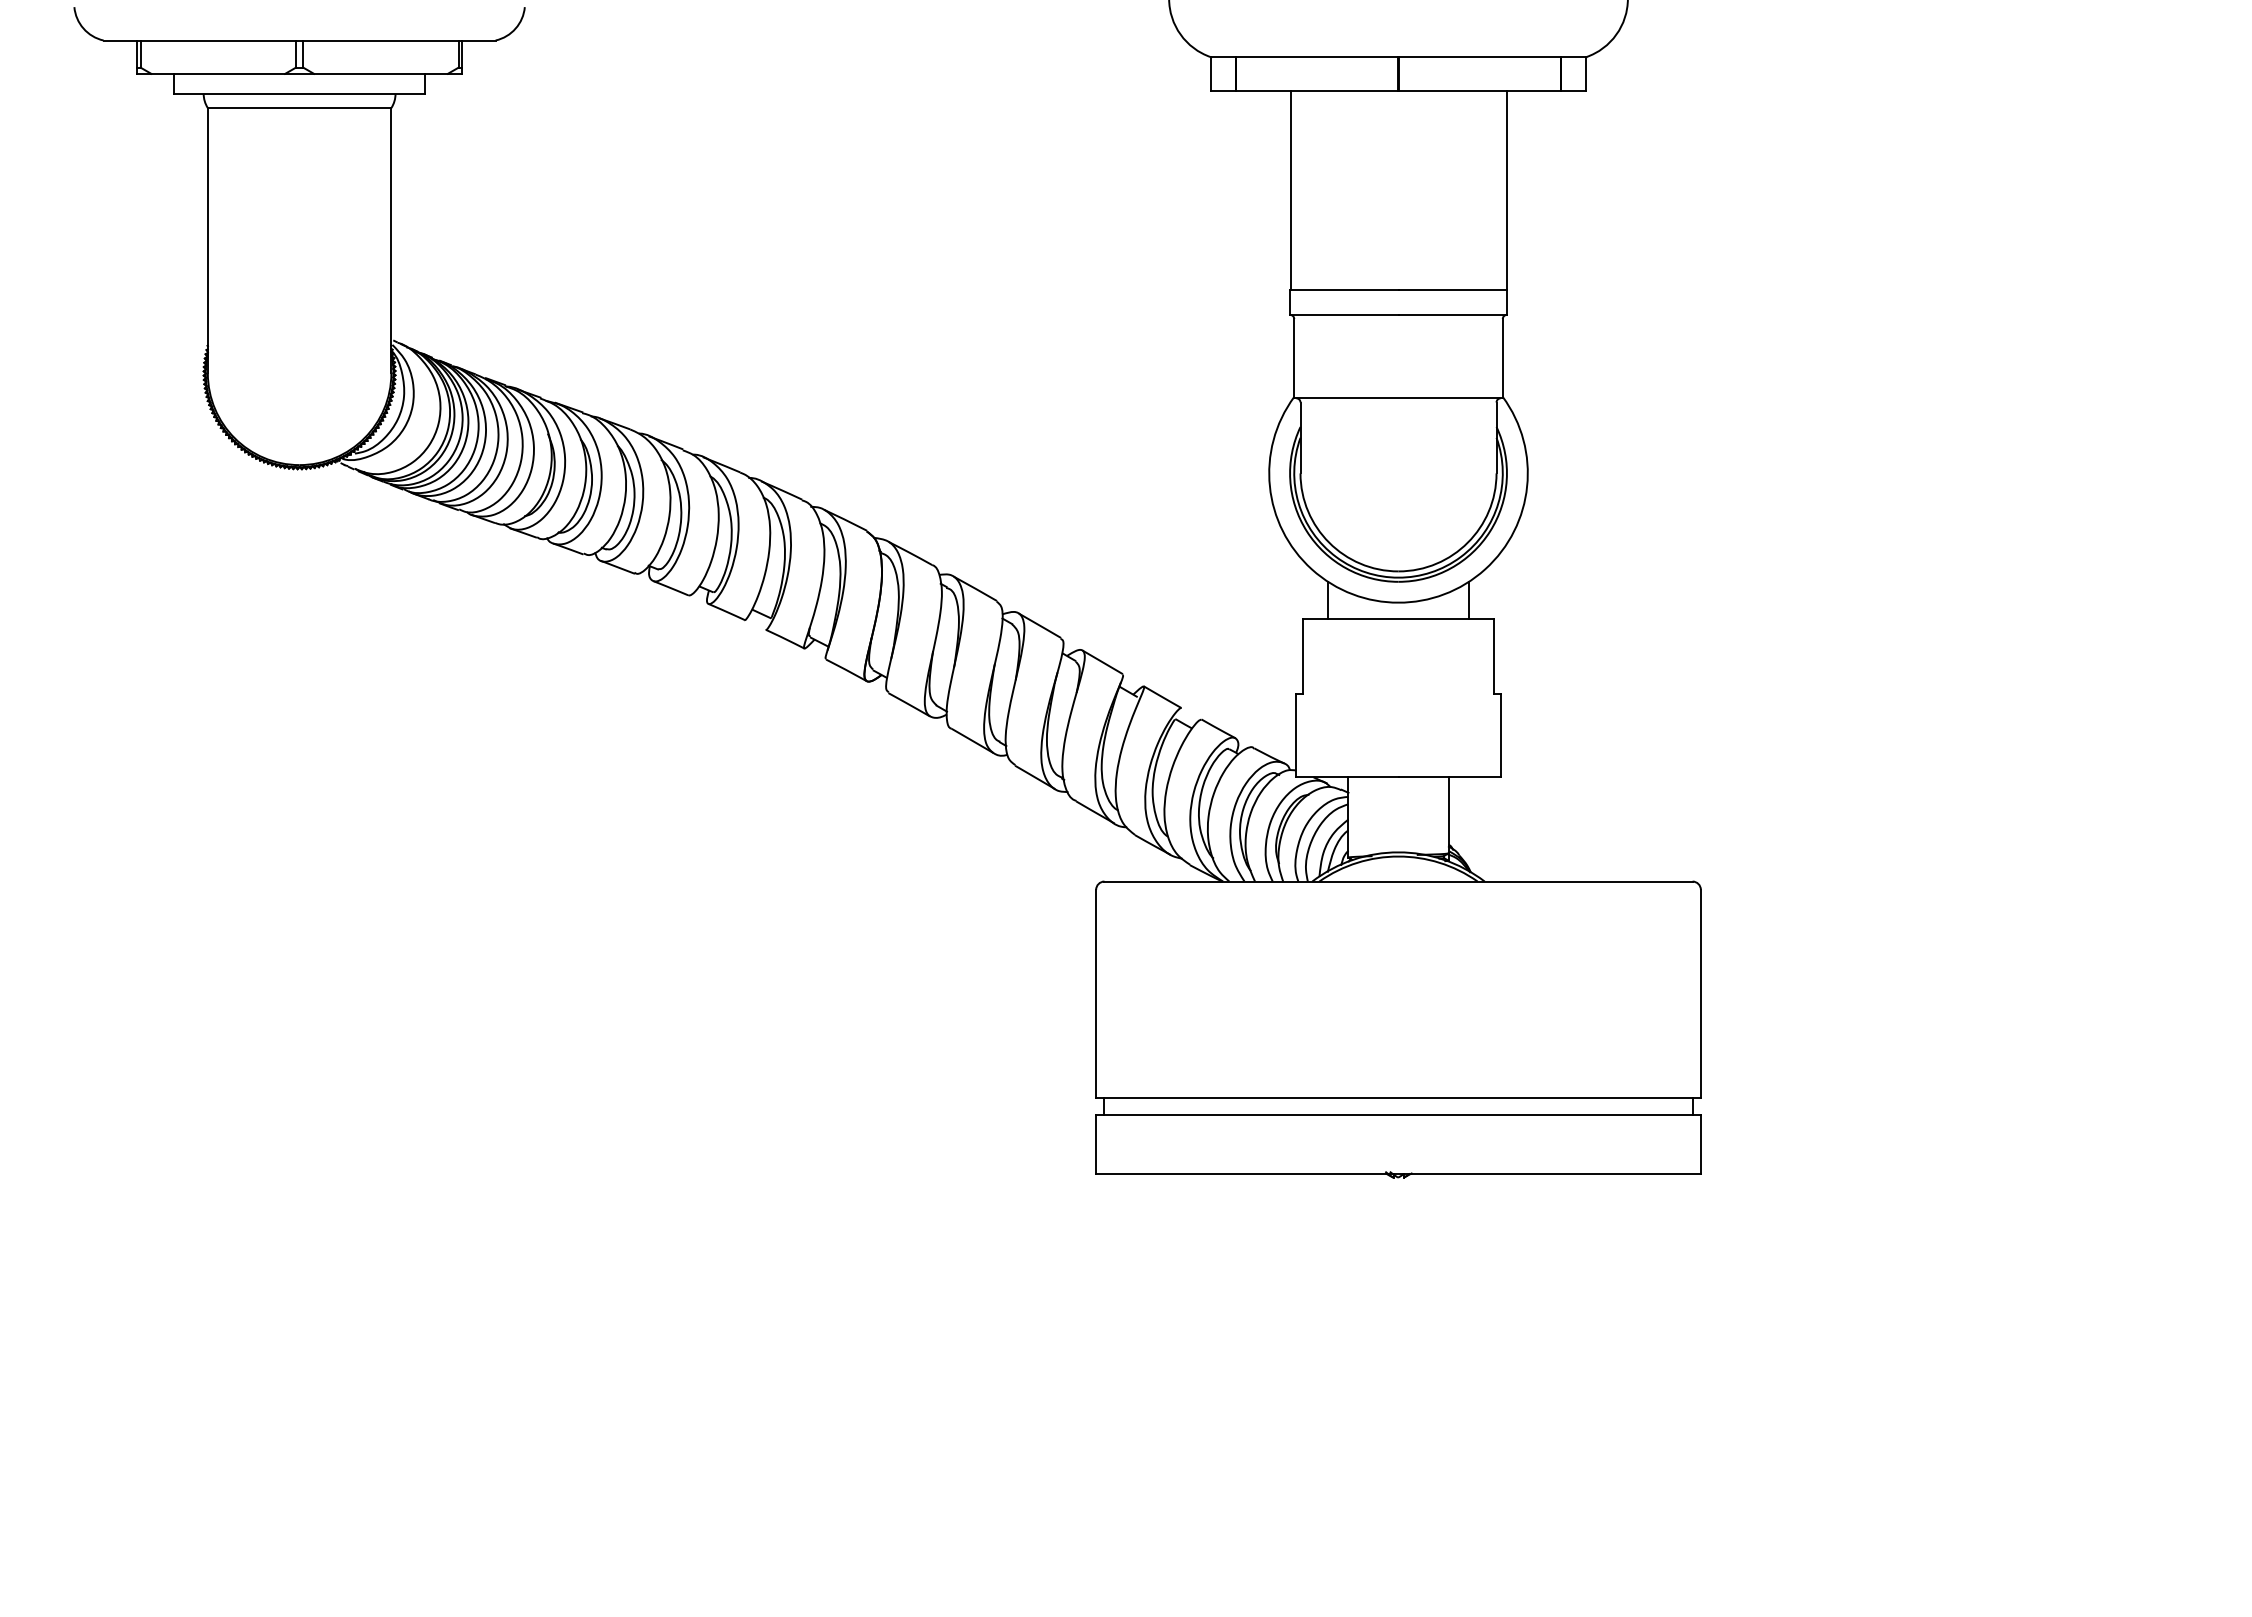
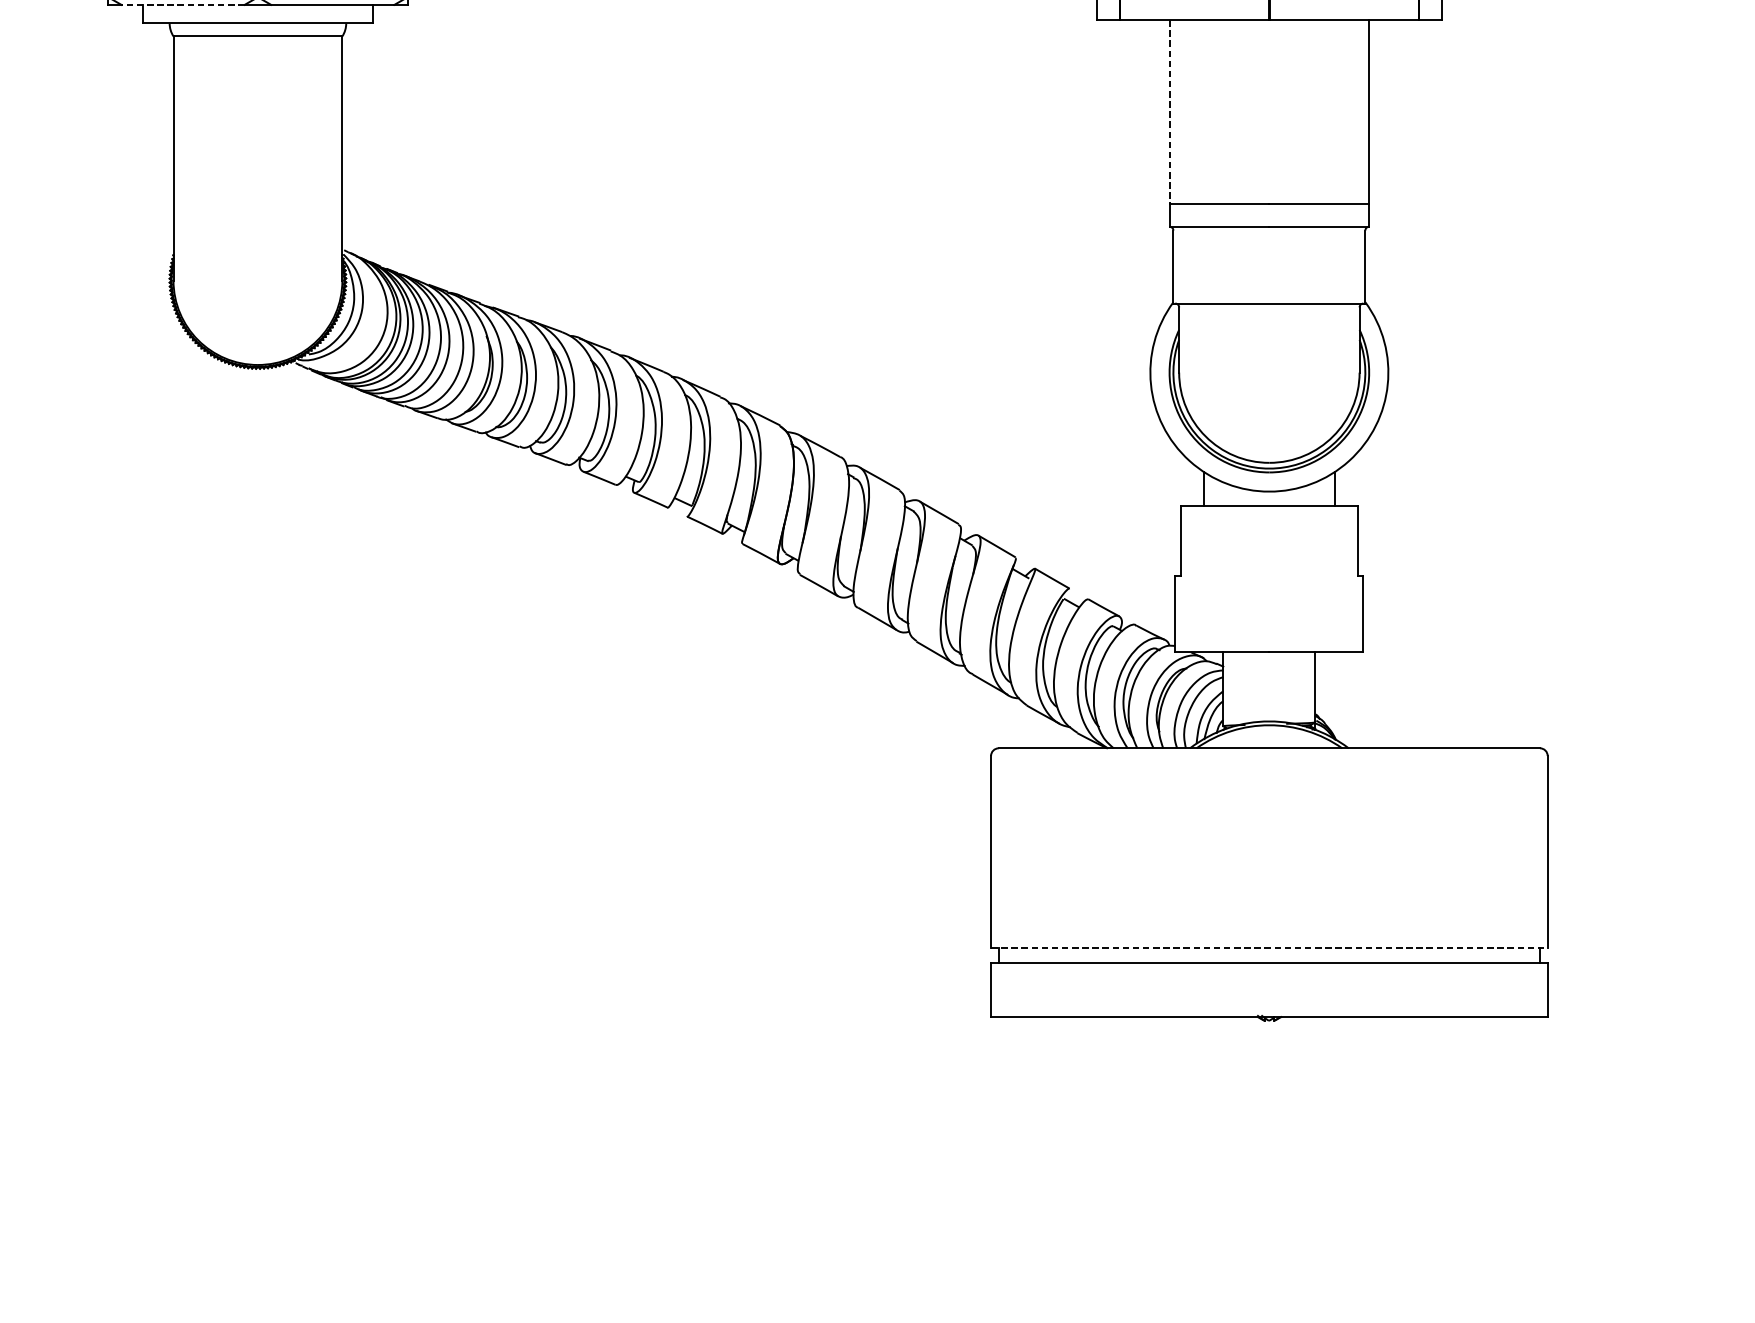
line: (218, 73) -> (183, 4), solid -> dashed
line: (1290, 190) -> (1169, 112), solid -> dashed
line: (1399, 1098) -> (1270, 947), solid -> dashed

